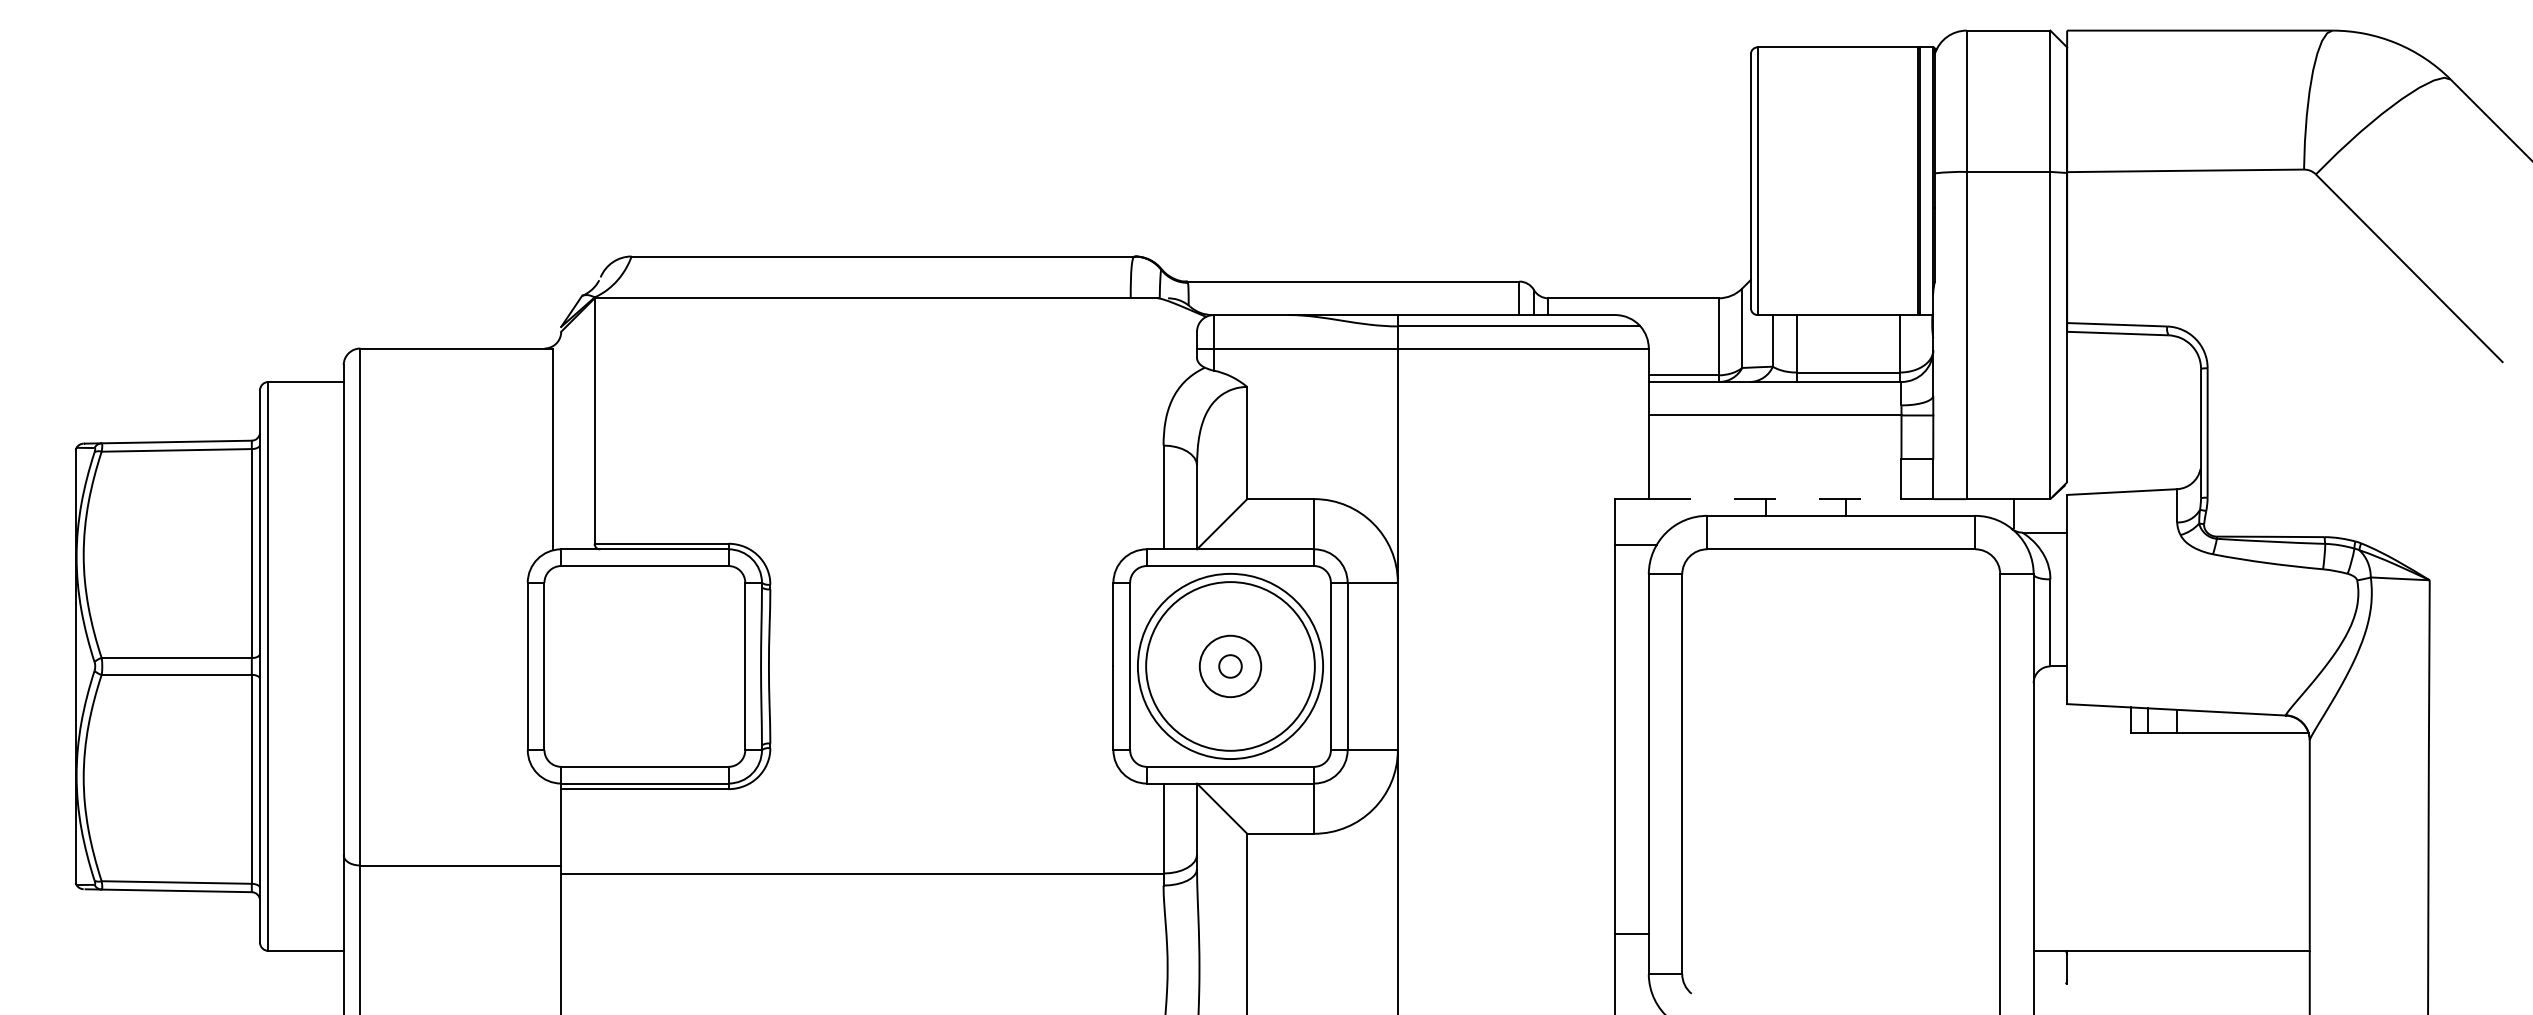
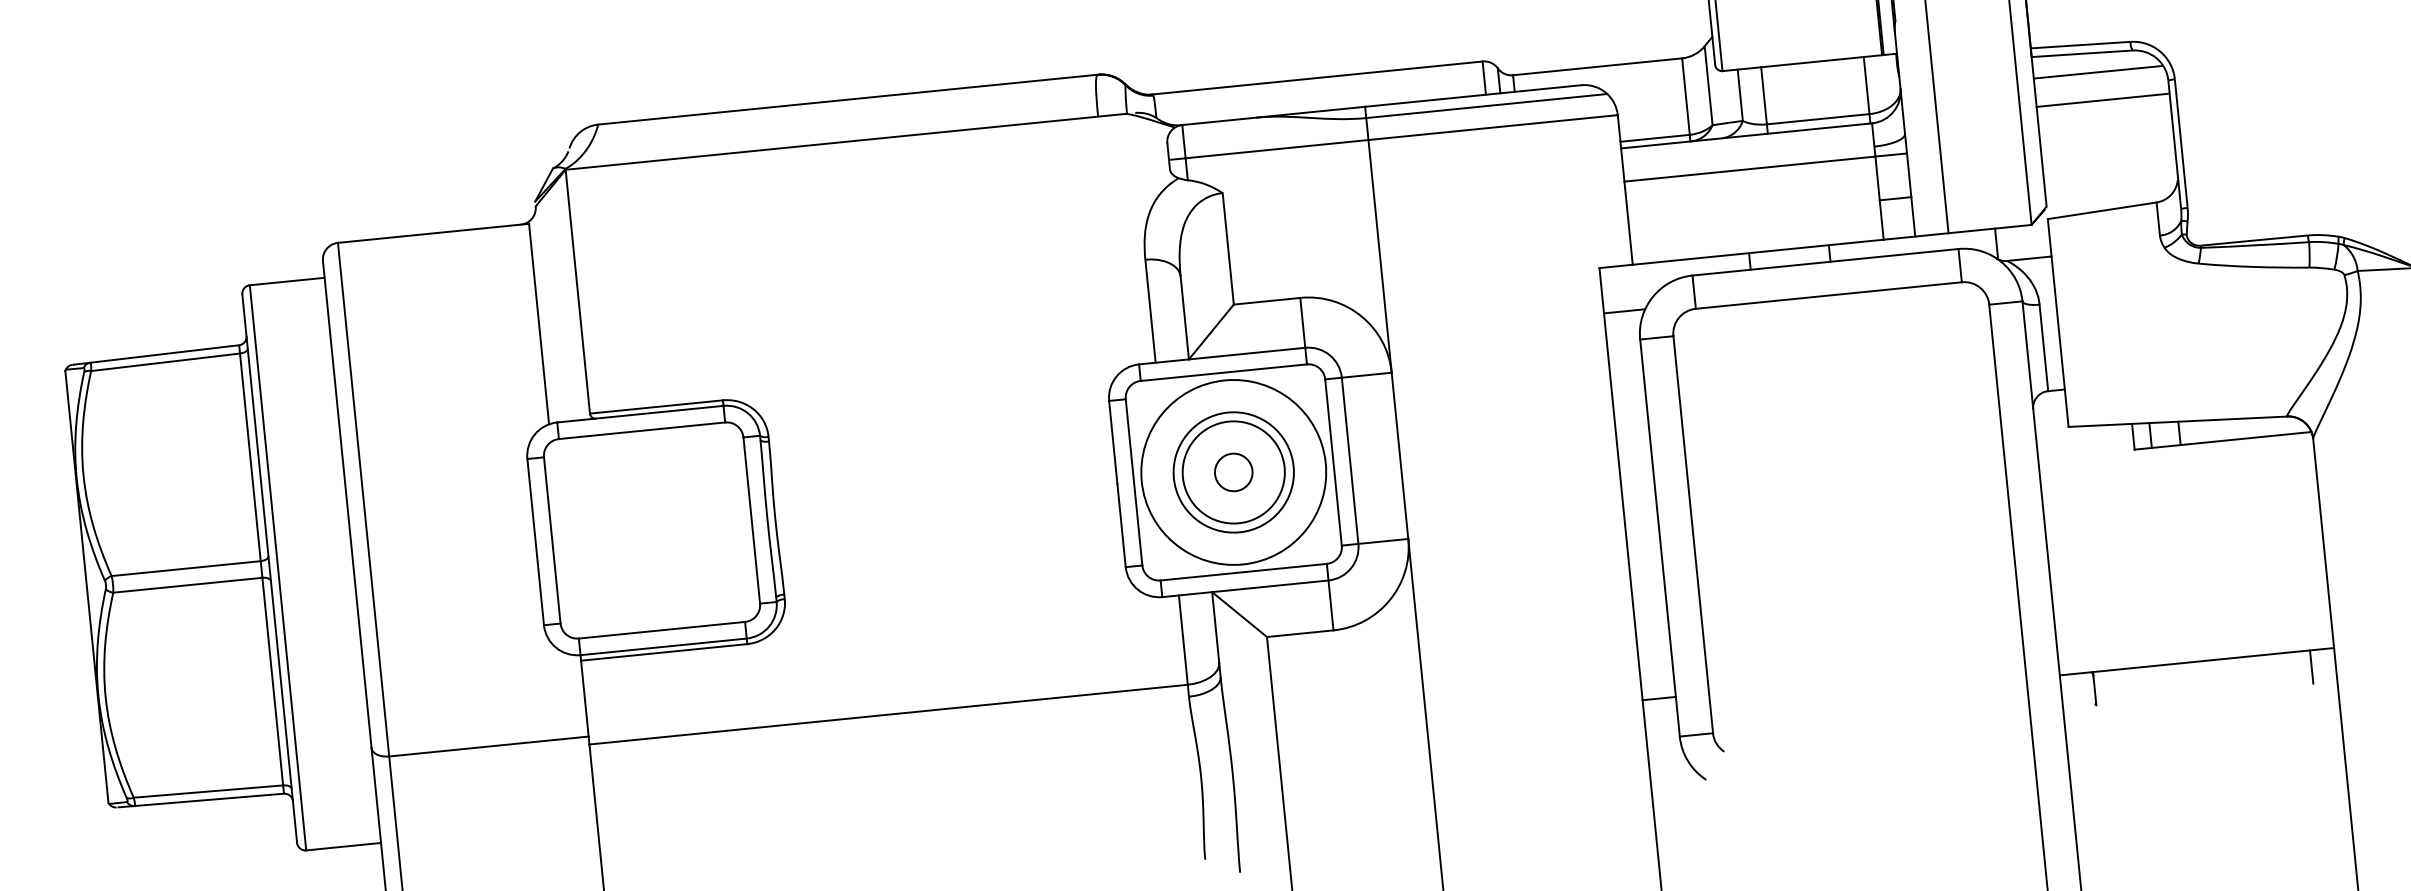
line: (2131, 353) -> (2097, 72), added
line: (2134, 382) -> (2103, 100), added
line: (1775, 499) -> (1758, 252), dashed -> solid
circle: (1230, 666) -> (1233, 472), size x0.71
circle: (1230, 666) -> (1233, 472), size x1.67
circle: (1230, 666) -> (1233, 472), size x1.67
line: (2285, 967) -> (2311, 666), added

